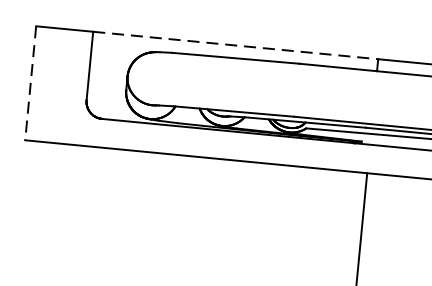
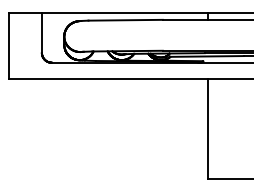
line: (236, 44) -> (125, 12), dashed -> solid
line: (30, 83) -> (8, 46), dashed -> solid

